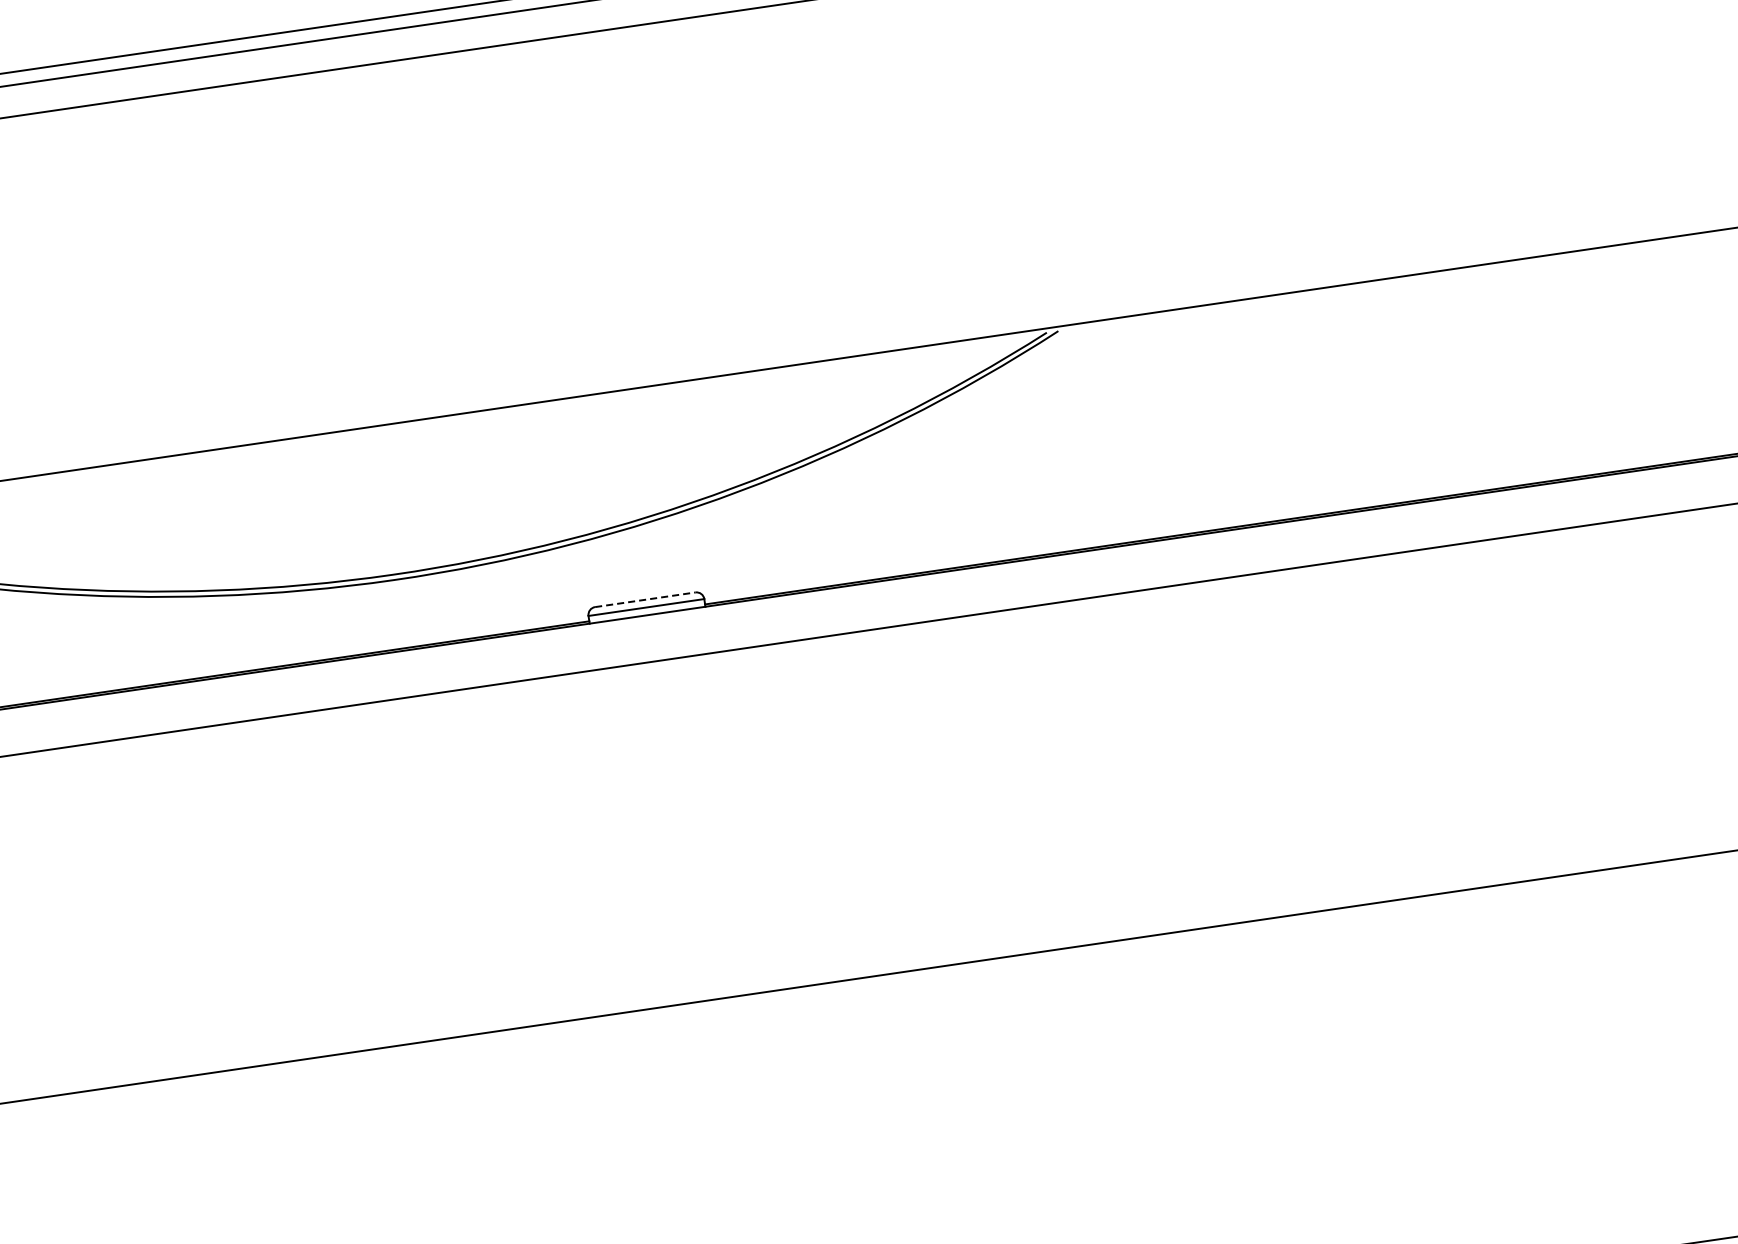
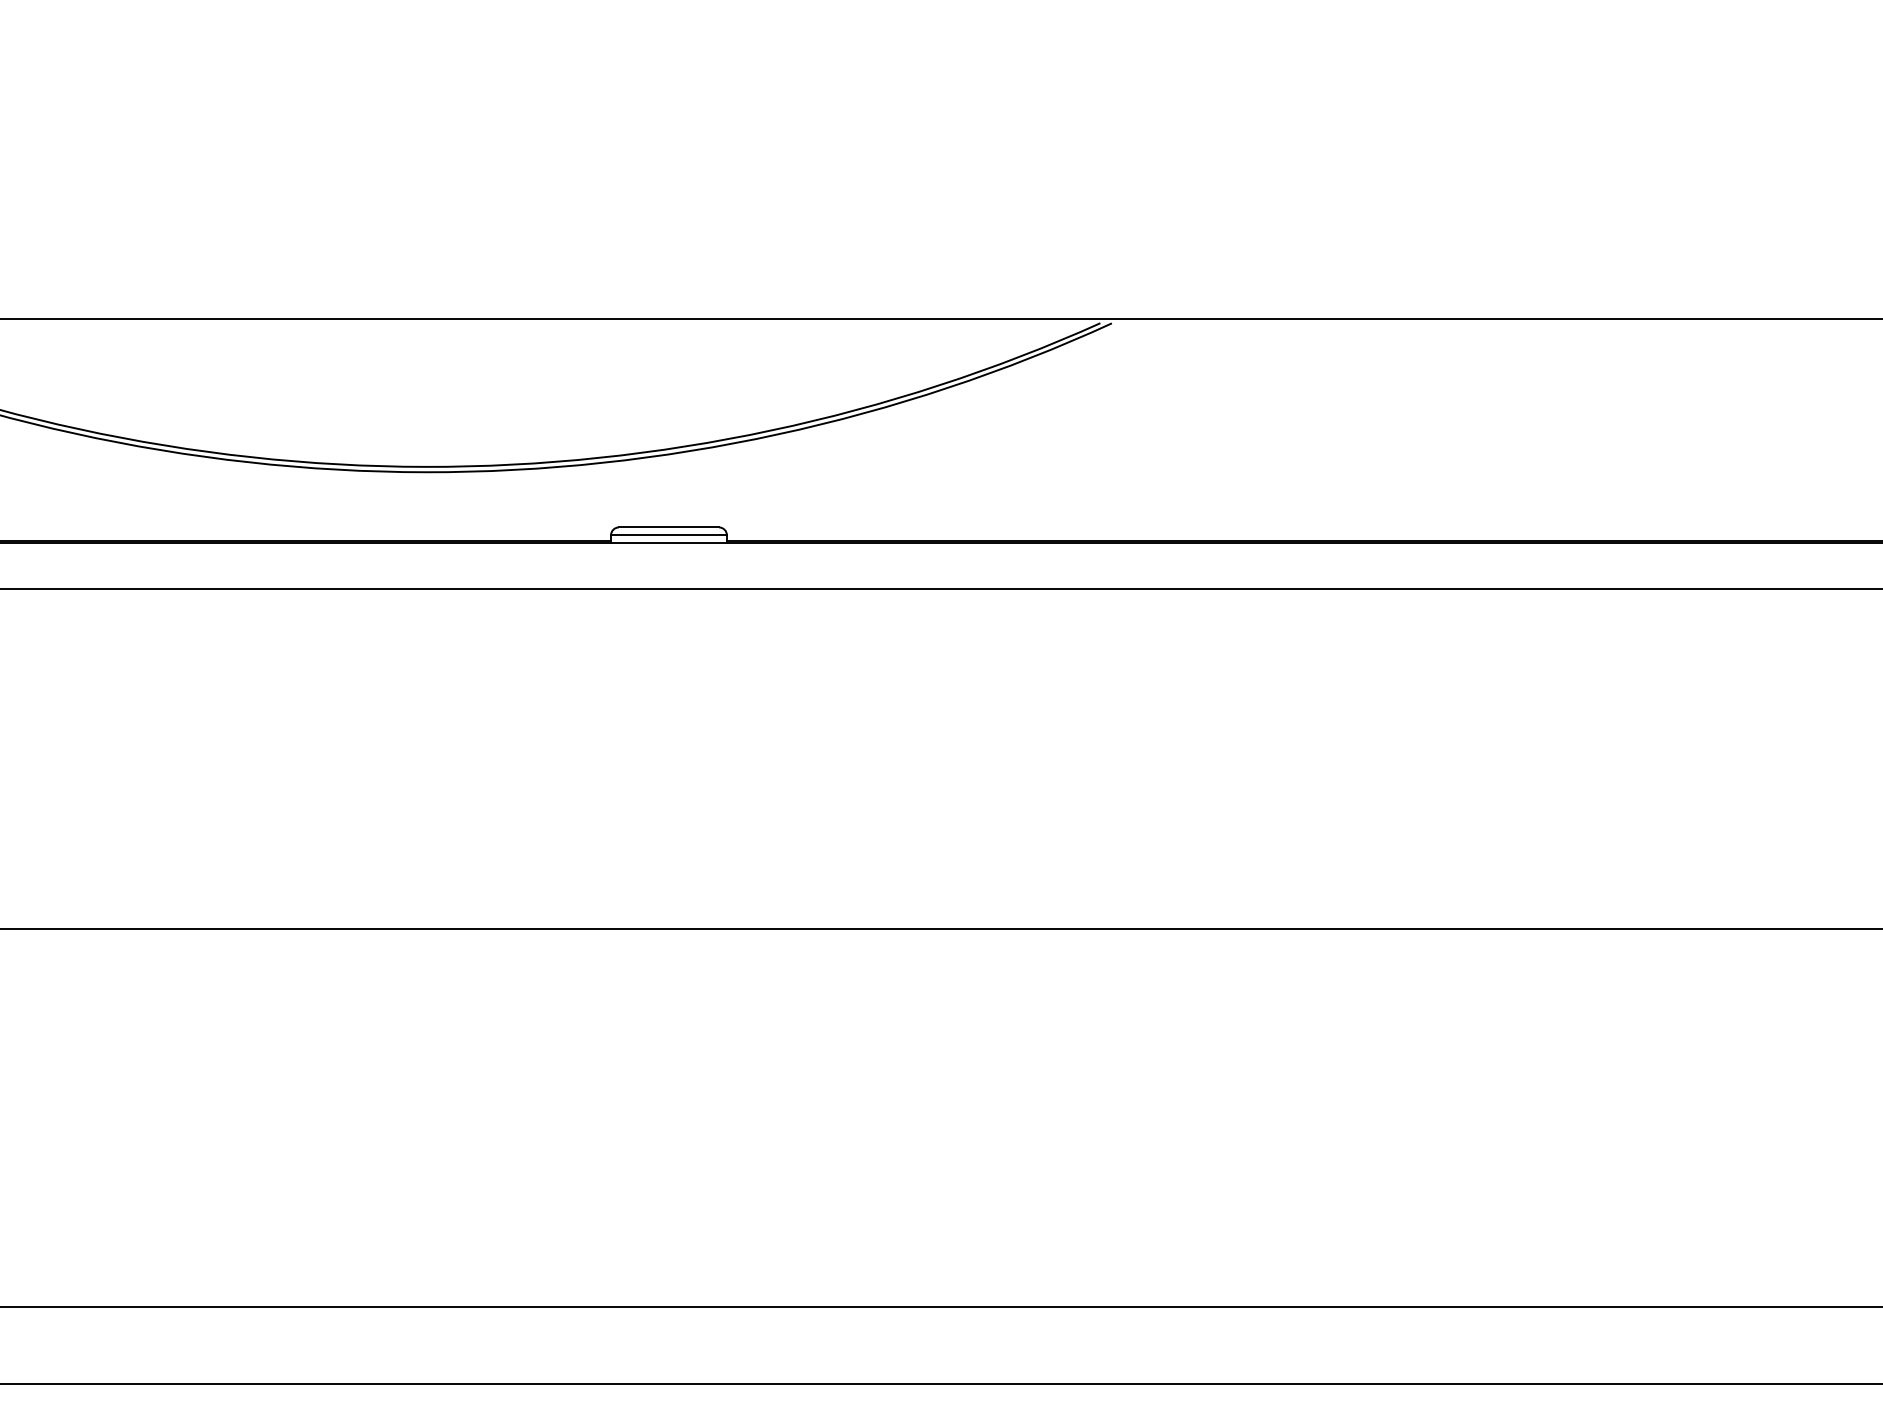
line: (645, 599) -> (669, 527), dashed -> solid

